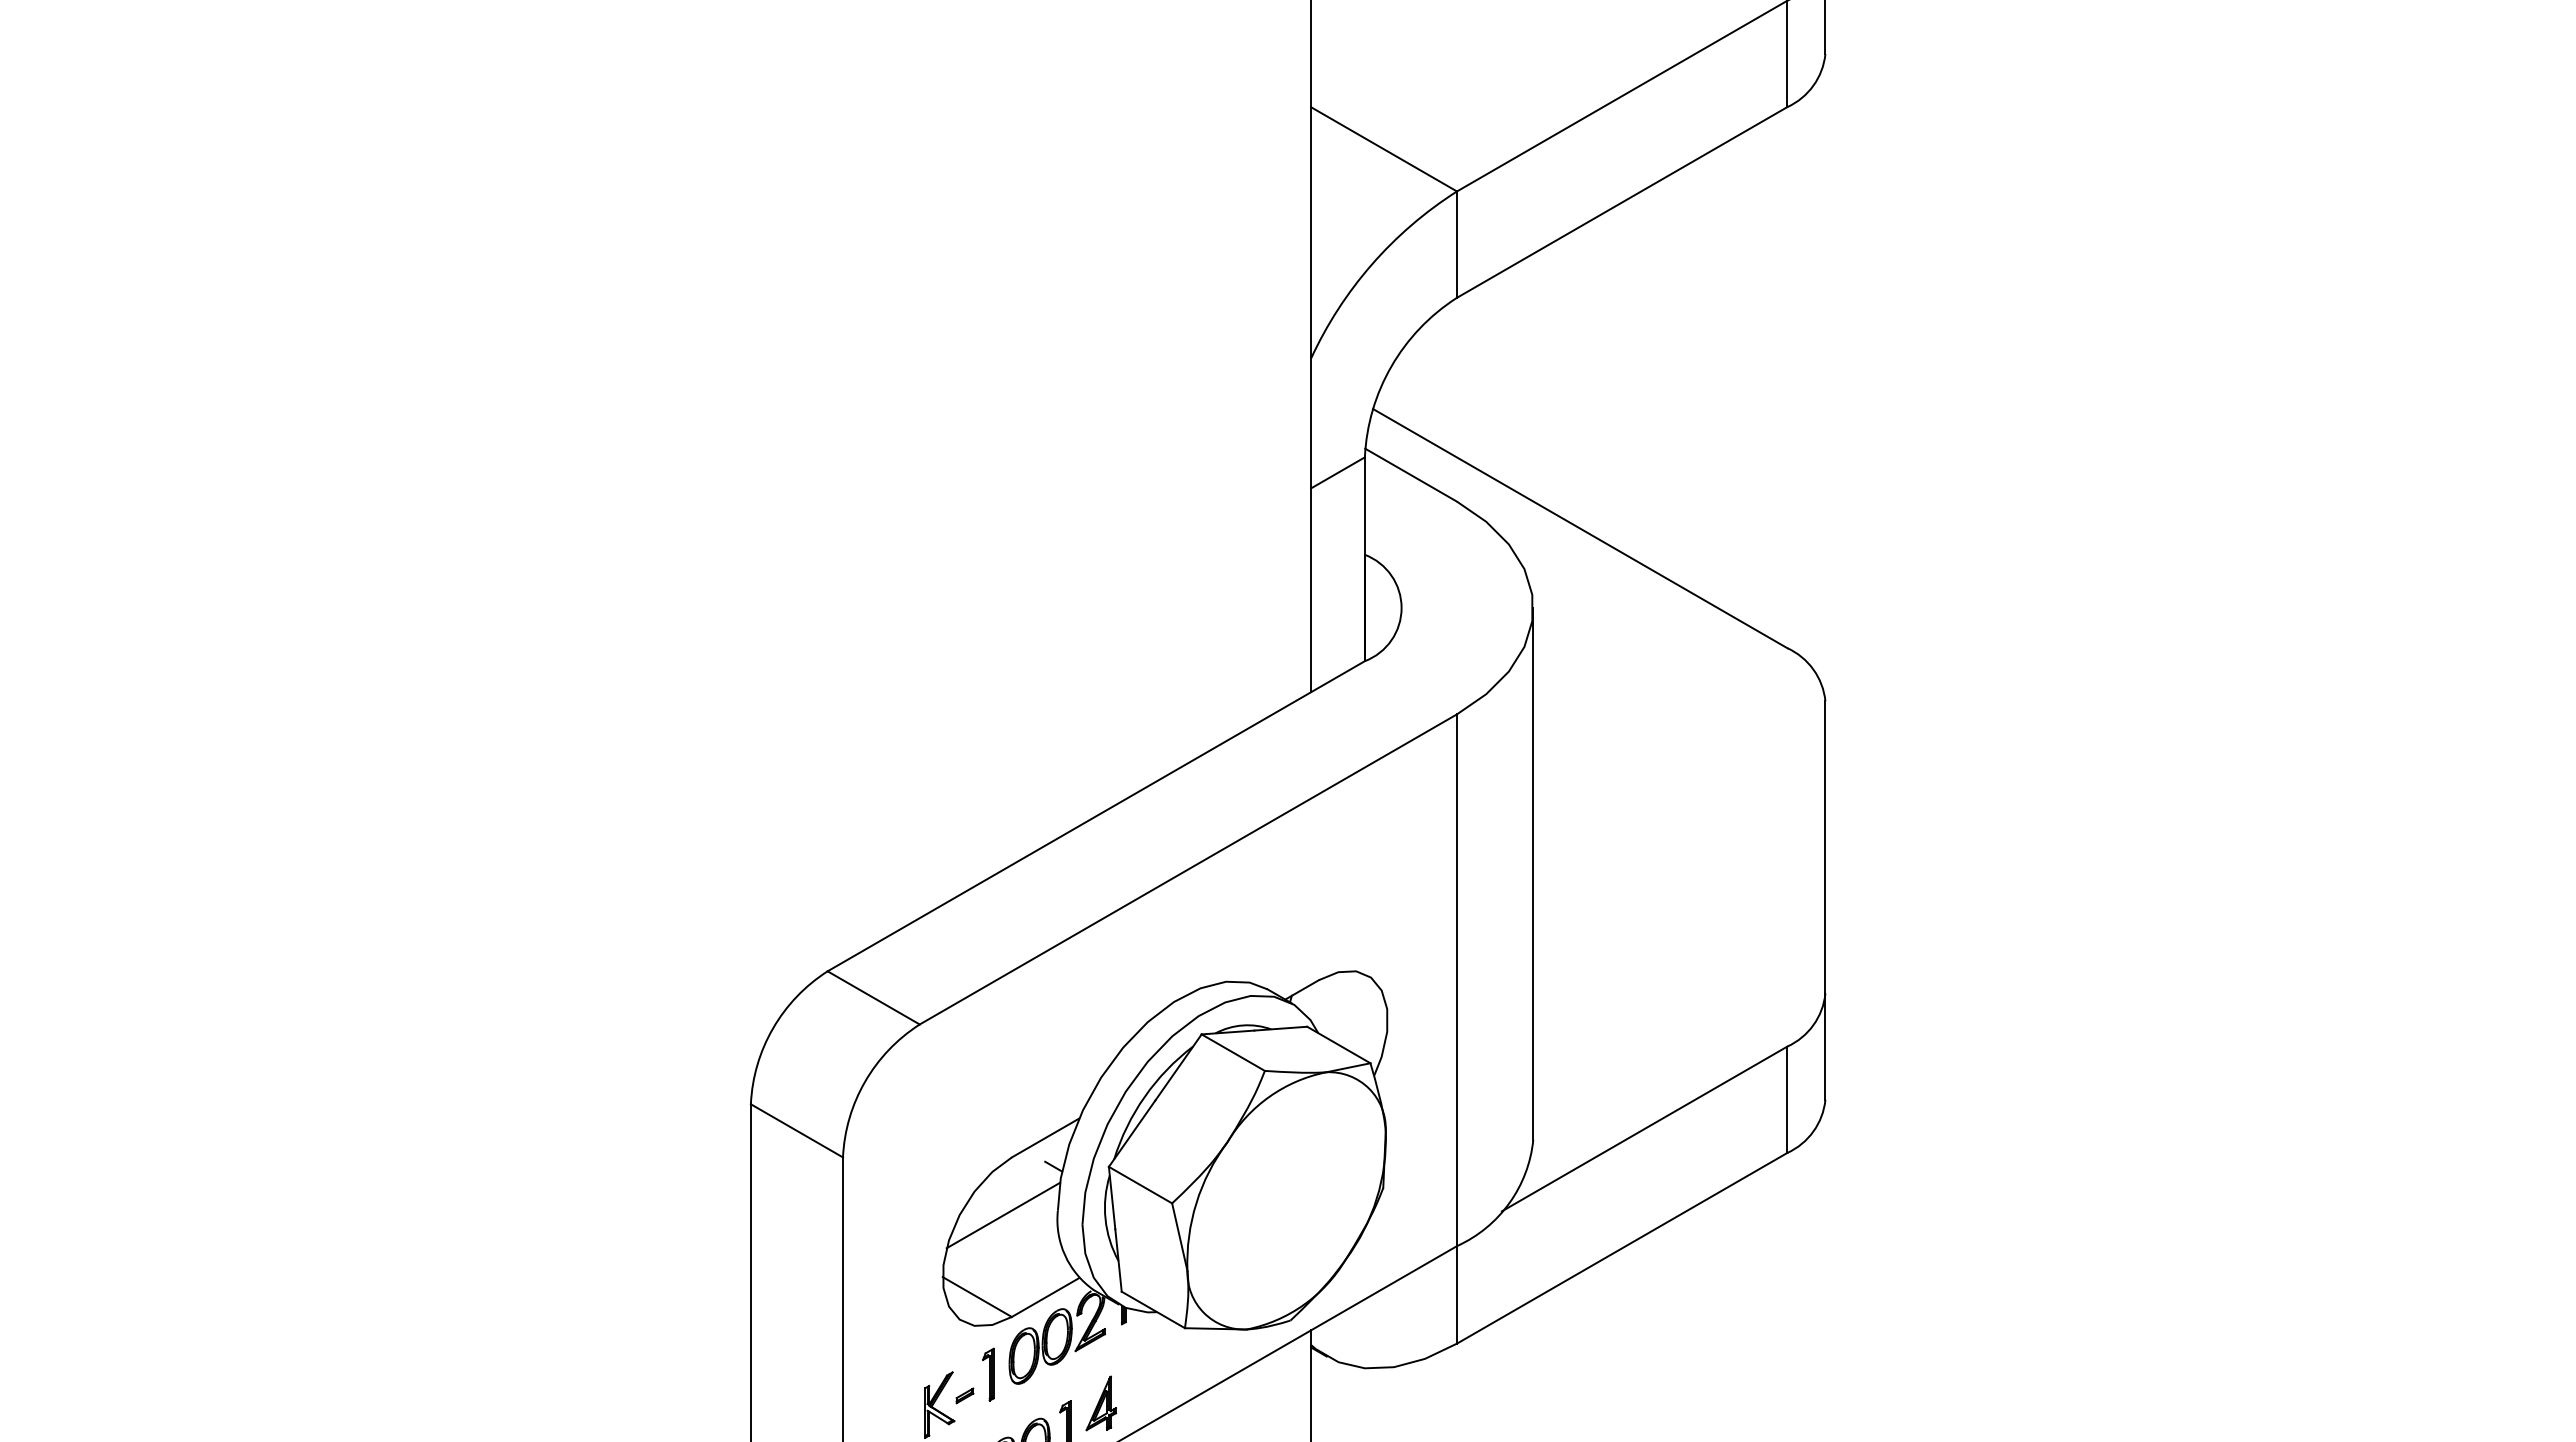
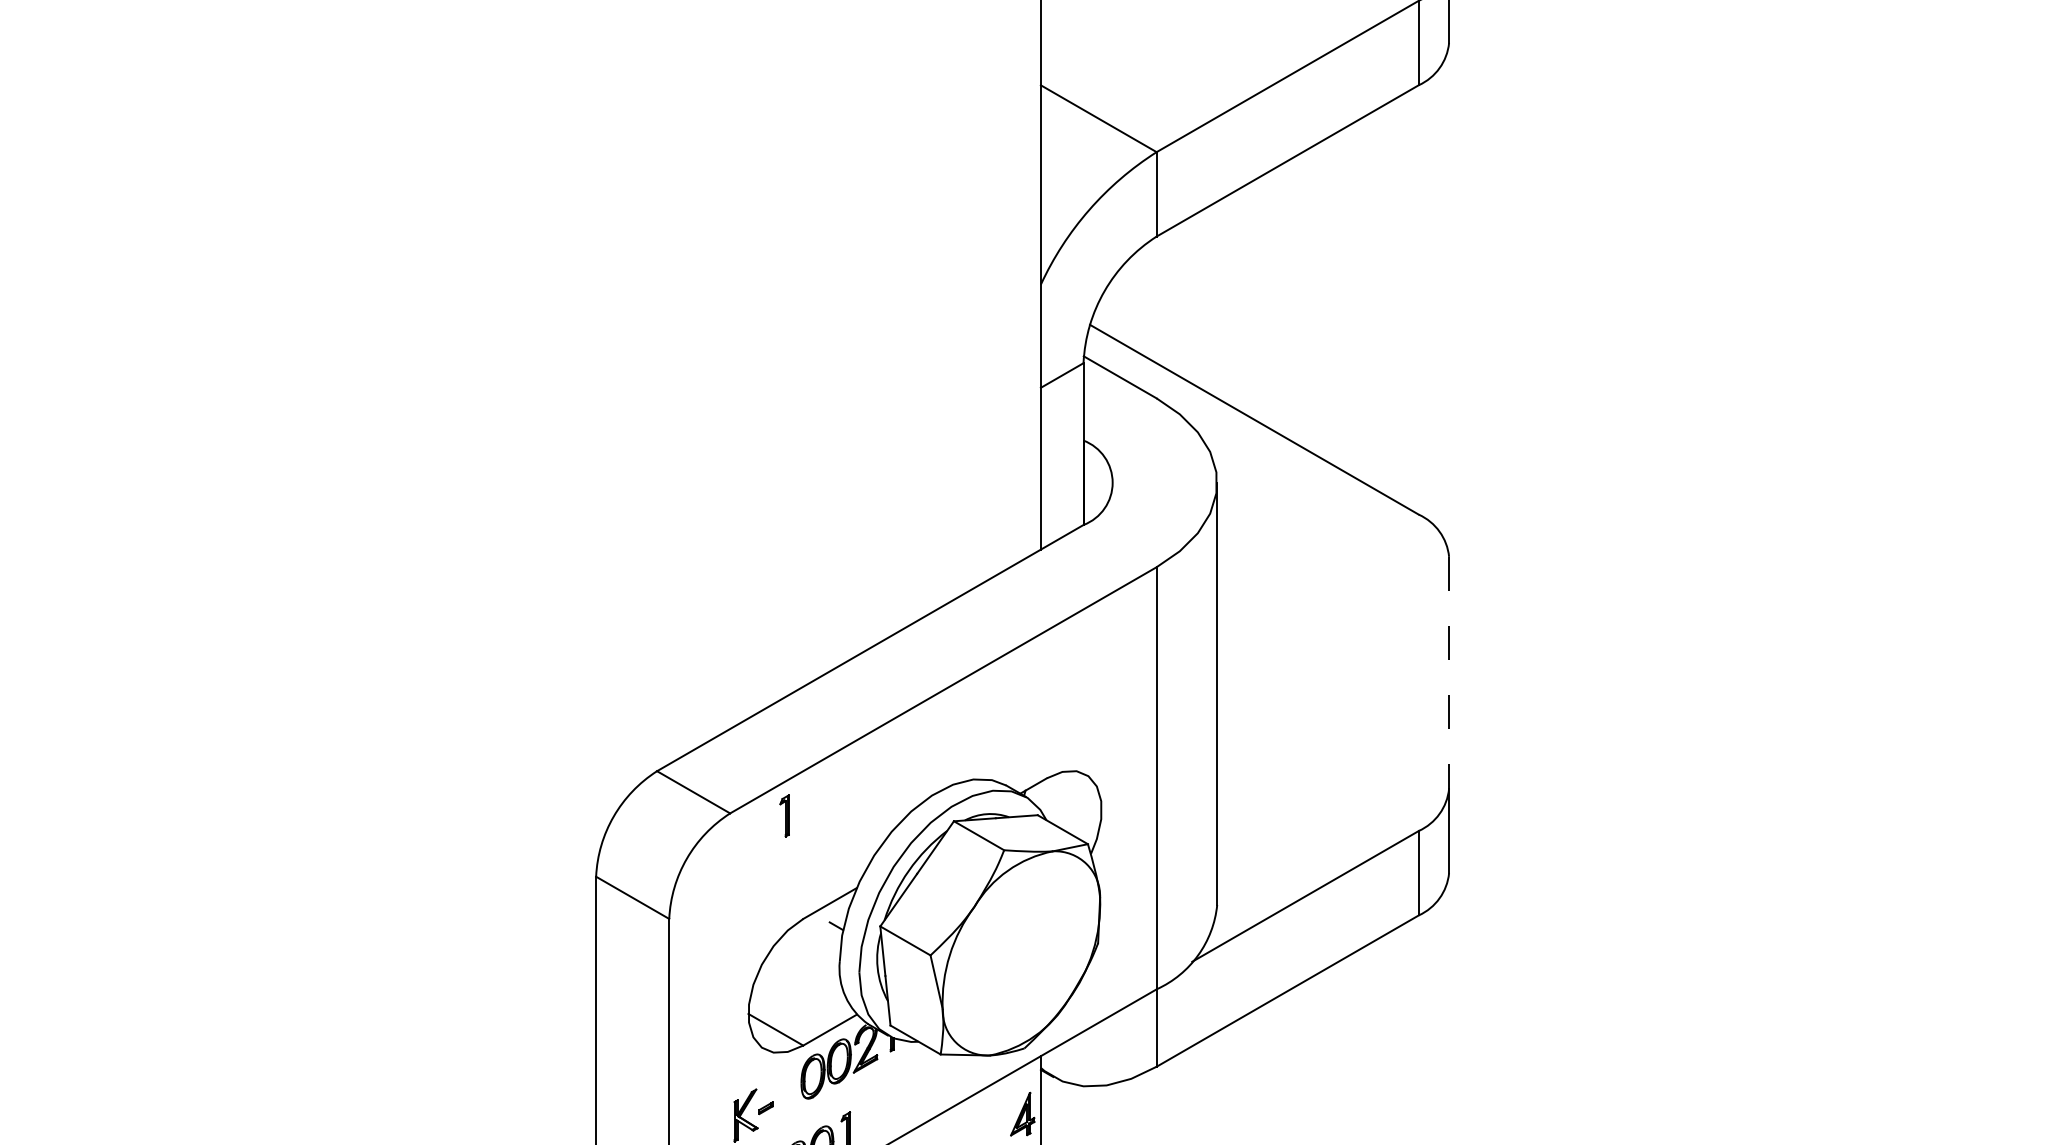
line: (1825, 847) -> (1449, 672), solid -> dashed
line: (1003, 1215) -> (796, 965), removed
part: (988, 1374) -> (784, 815), moved
part: (1100, 1403) -> (1022, 1114), moved

